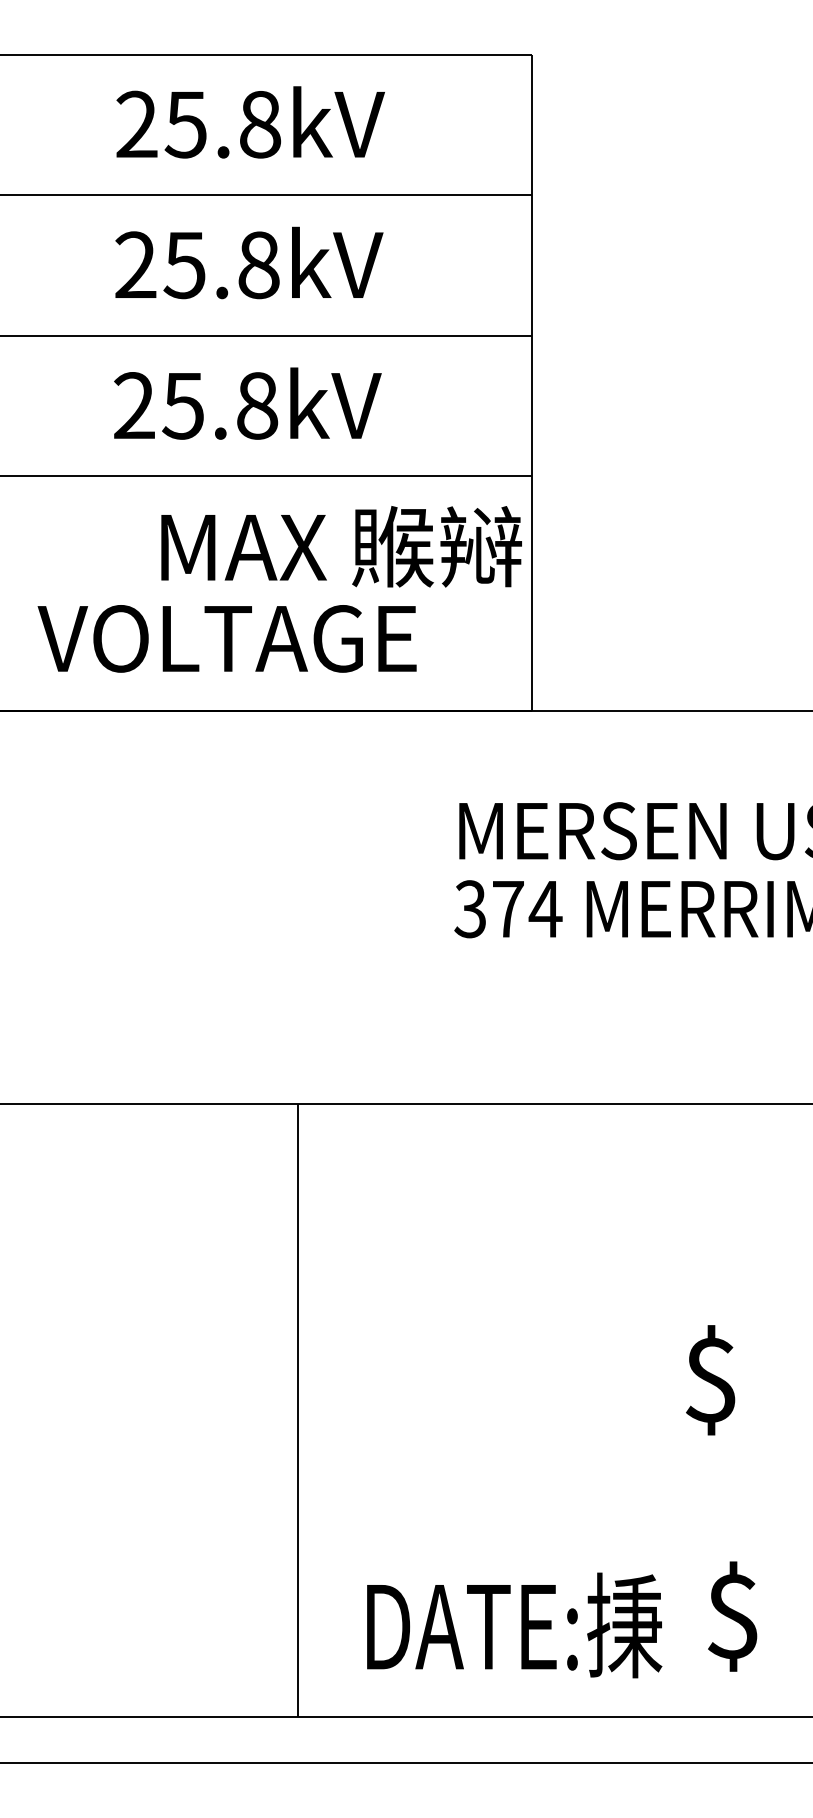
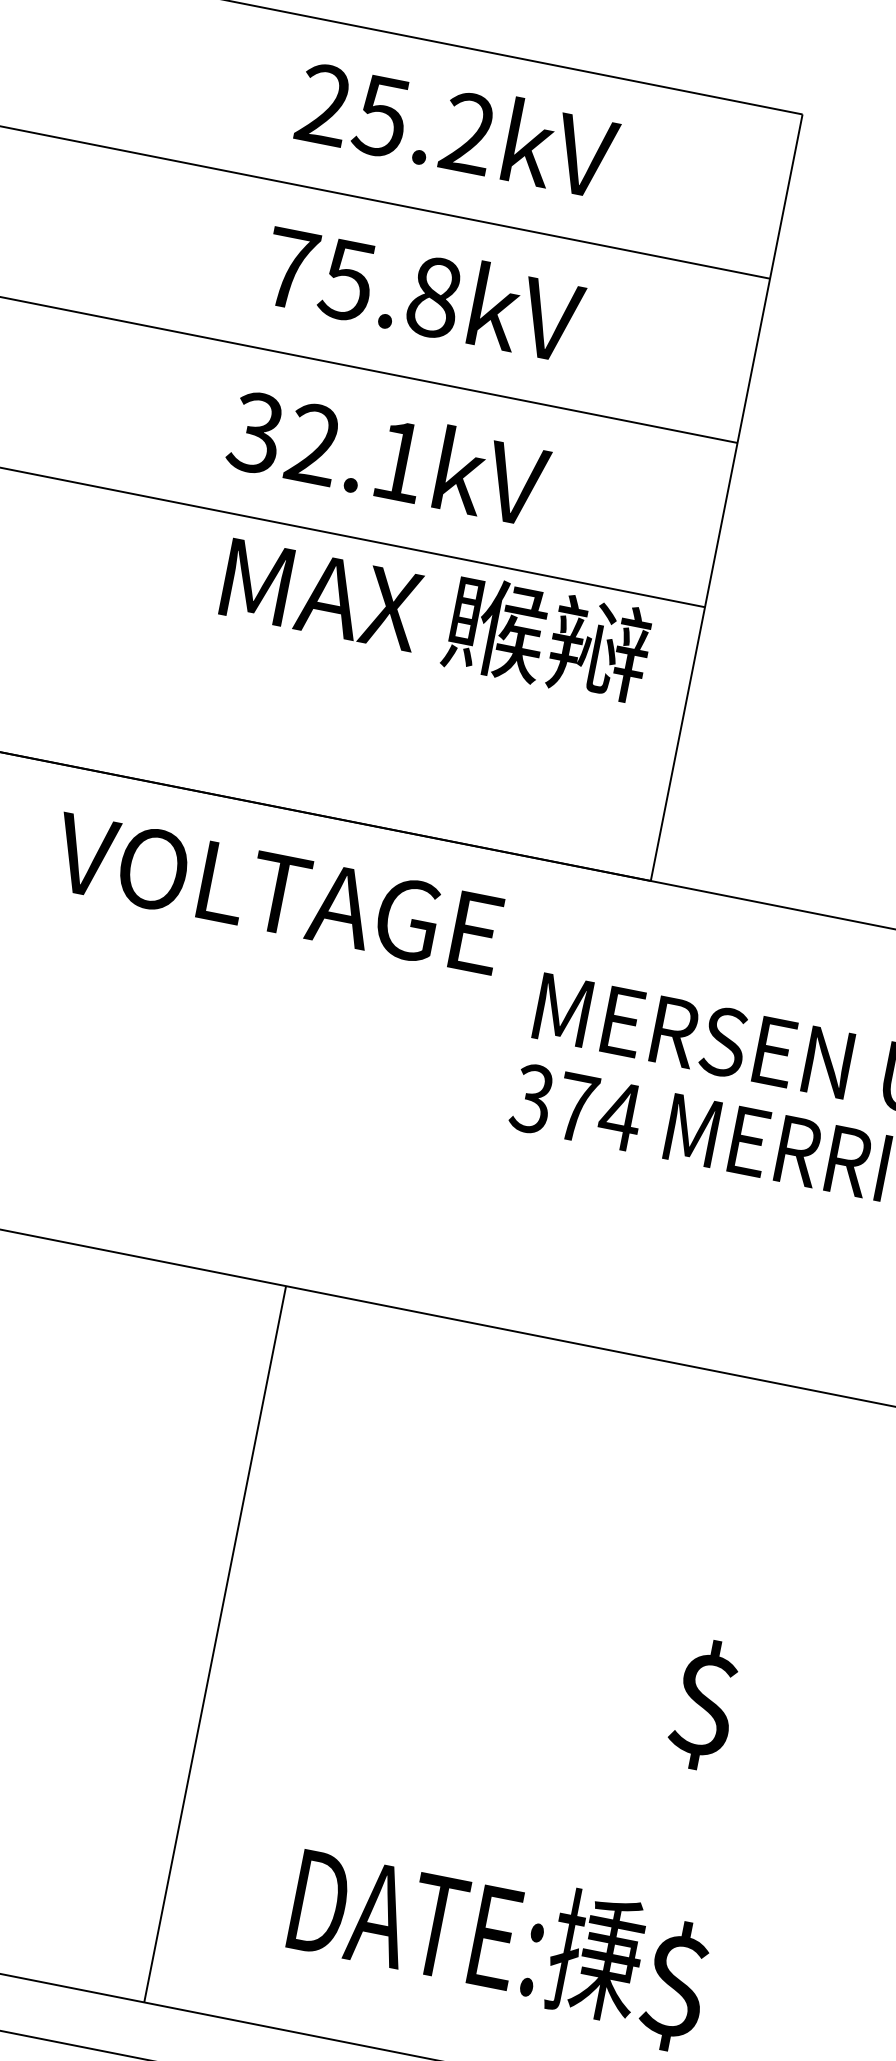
text: (260, 124) -> (468, 133), 25.8kV -> 25.2kV
text: (135, 264) -> (290, 268), 25.8kV -> 75.8kV
text: (195, 405) -> (327, 446), 25.8kV -> 32.1kV
text: (341, 546) -> (436, 616), moved
text: (226, 638) -> (276, 893), moved
text: (514, 1625) -> (467, 1930), moved

